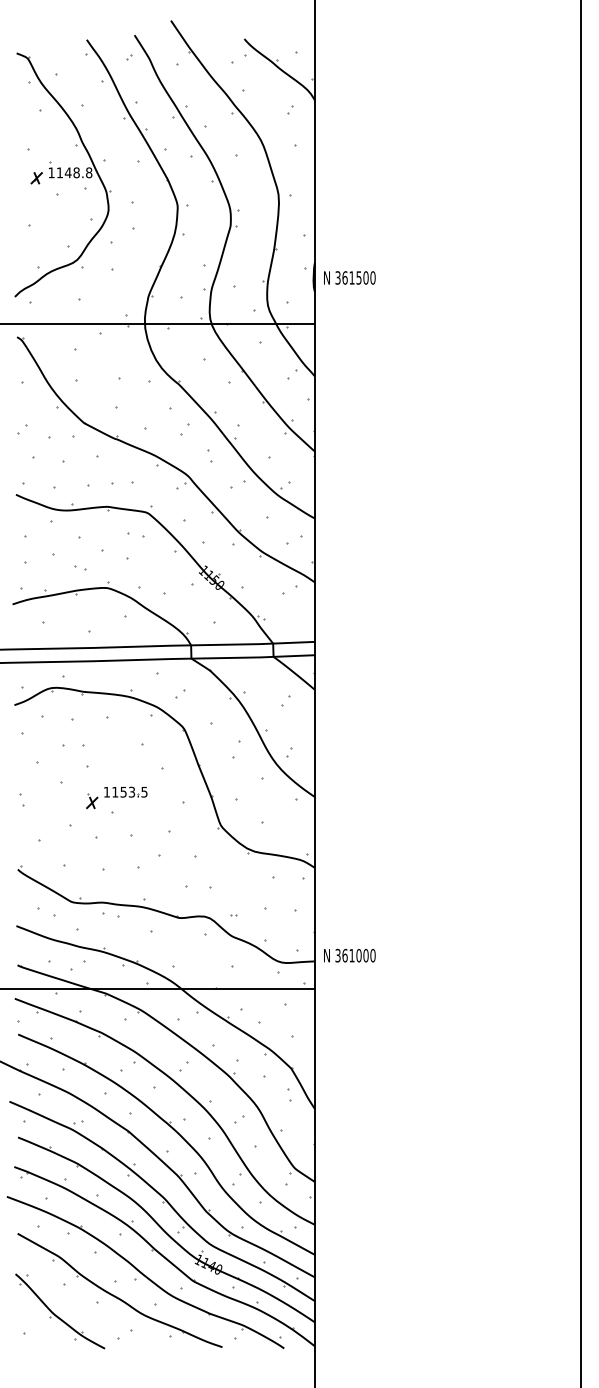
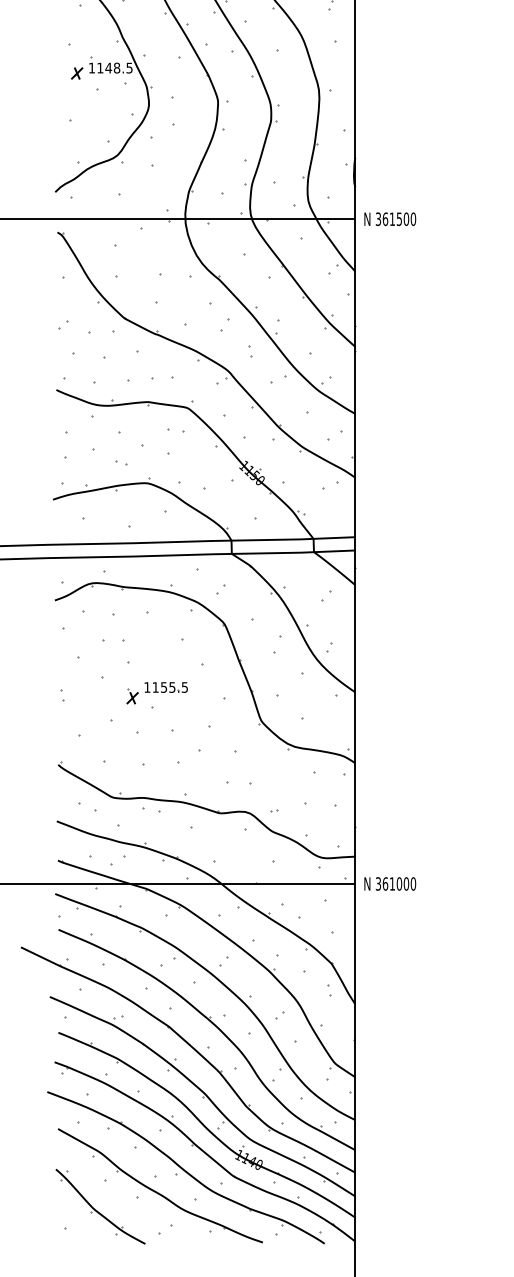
text: (89, 172) -> (129, 67), 1148.8 -> 1148.5
text: (349, 277) -> (389, 218), moved
text: (132, 791) -> (172, 686), 1153.5 -> 1155.5
text: (349, 955) -> (389, 883), moved

